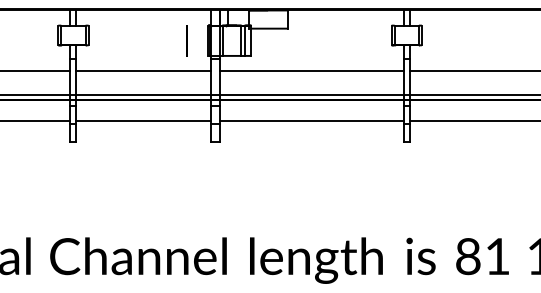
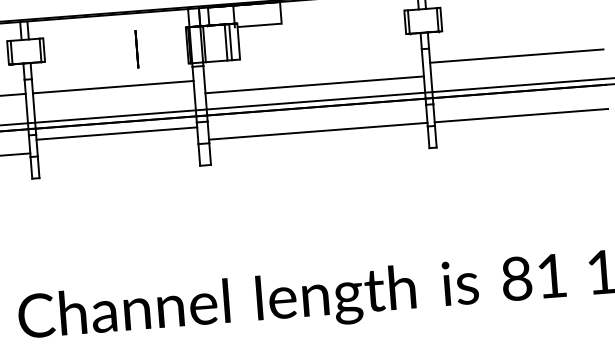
line: (186, 40) -> (136, 49), moved
line: (311, 70) -> (313, 84), moved
line: (143, 120) -> (116, 133), moved

